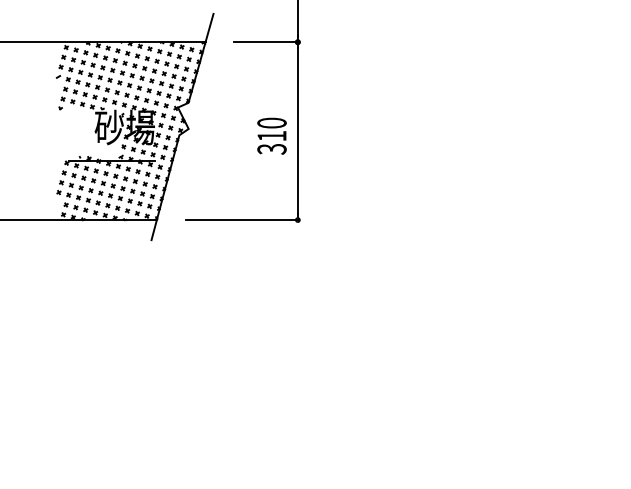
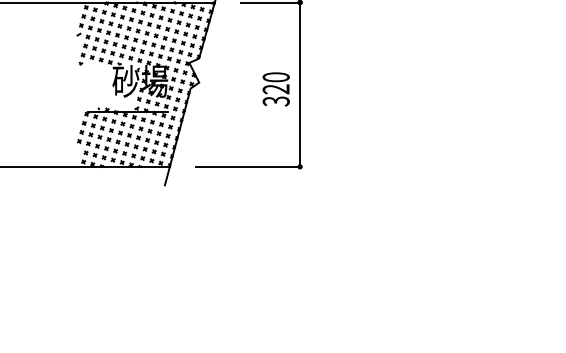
text: (271, 135) -> (275, 88), 310 -> 320

